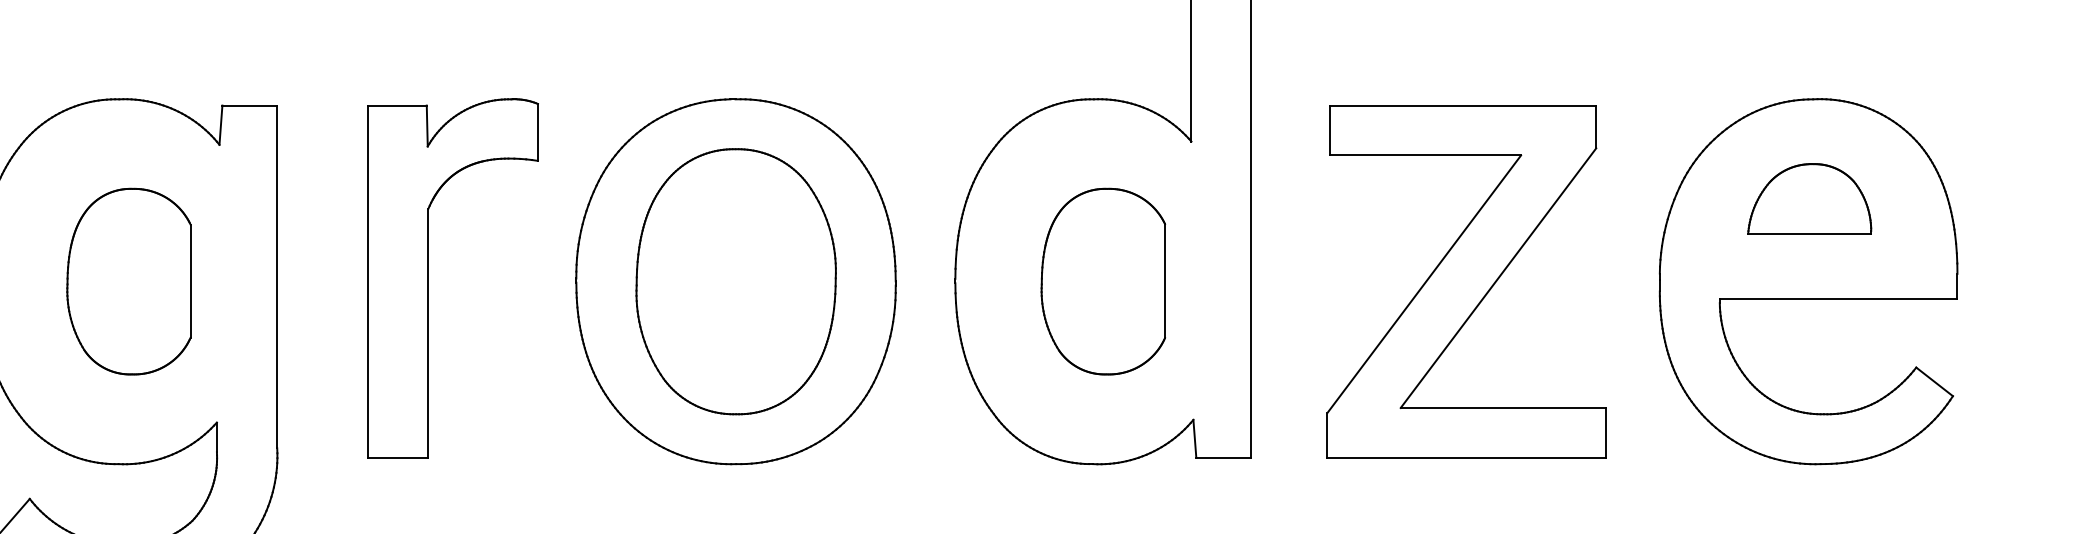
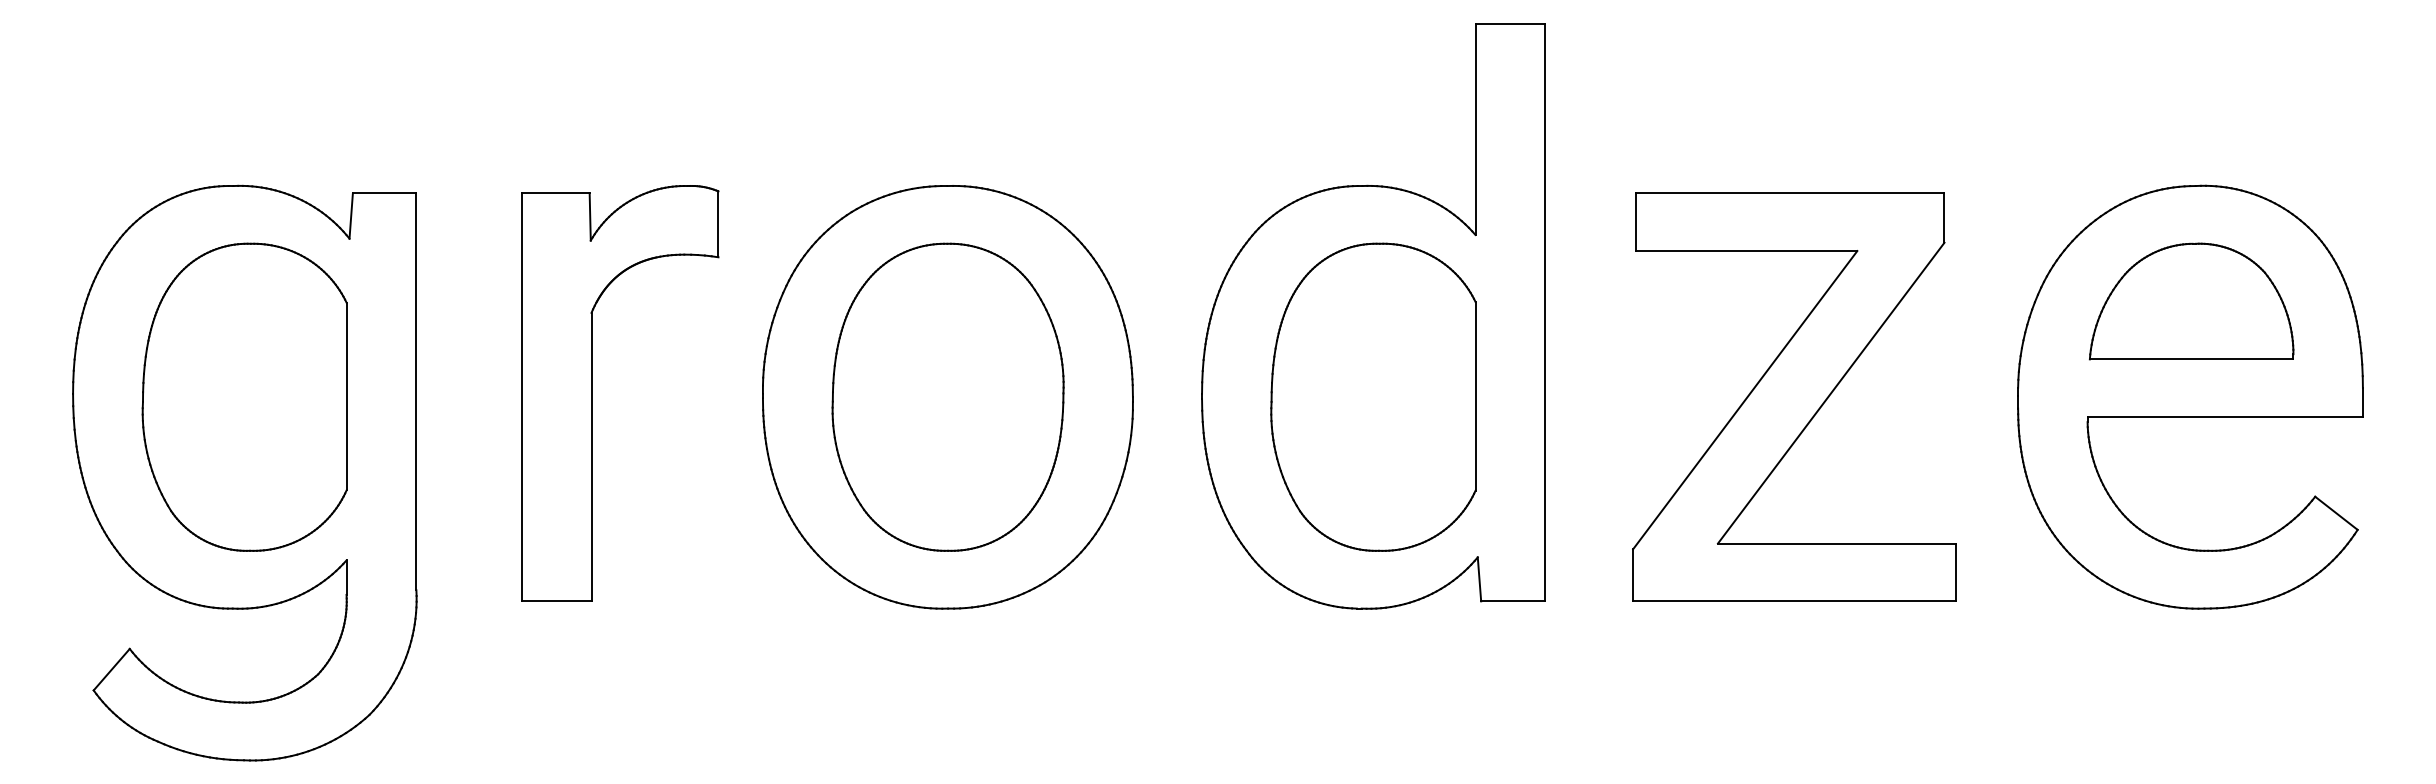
part: (1809, 199) -> (2191, 301), size x1.43
part: (128, 281) -> (244, 396), size x1.43
part: (1103, 281) -> (1373, 396), size x1.43

